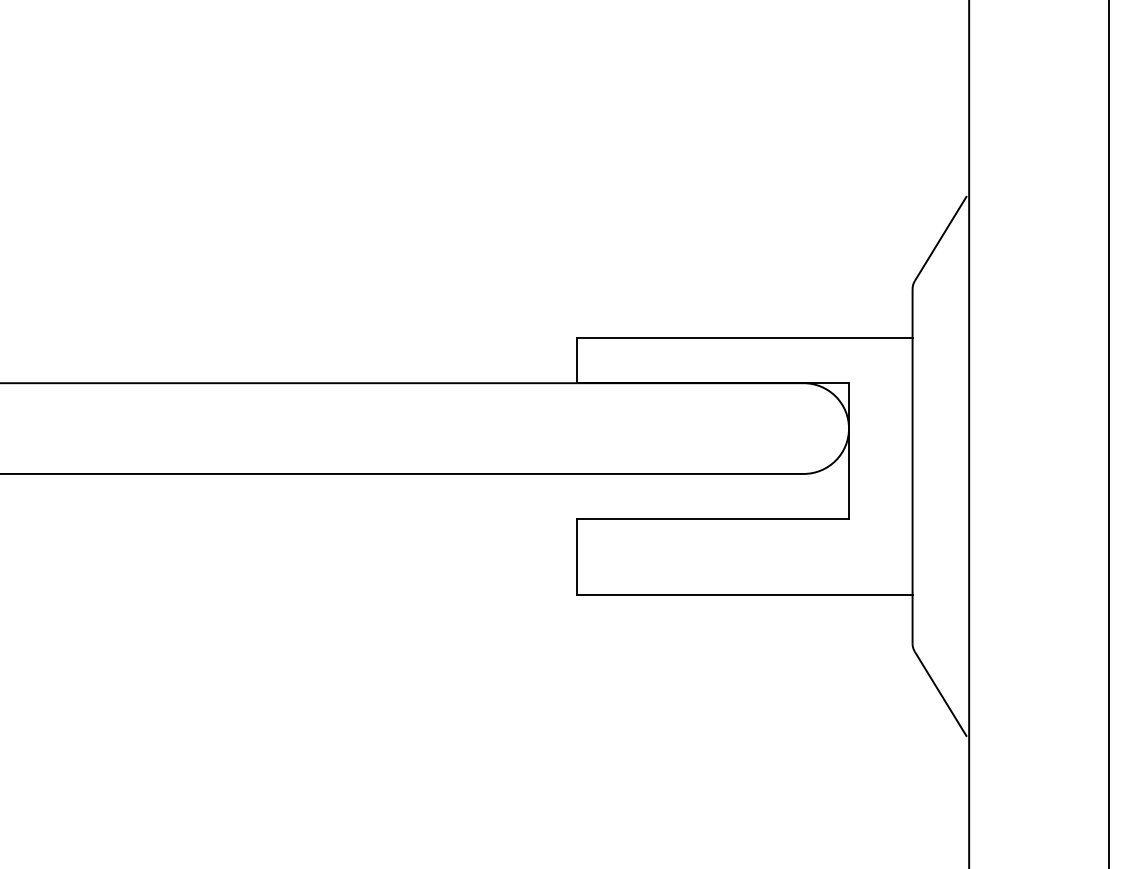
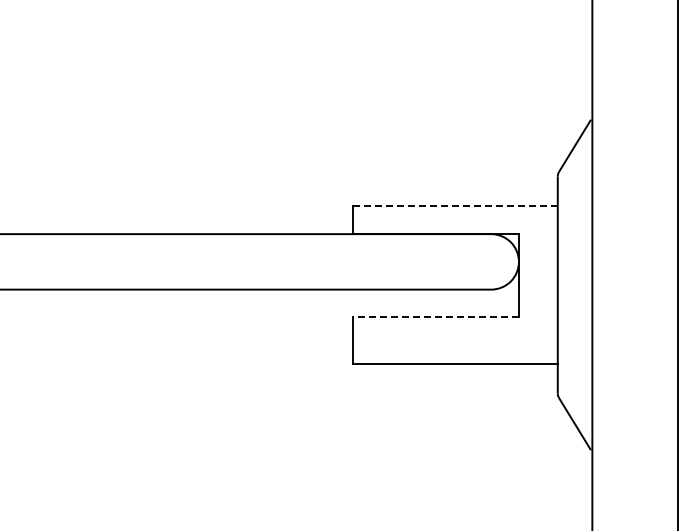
line: (745, 337) -> (455, 206), solid -> dashed
line: (712, 519) -> (435, 317), solid -> dashed

